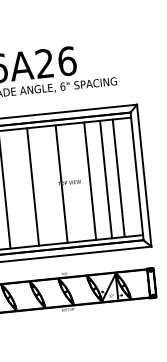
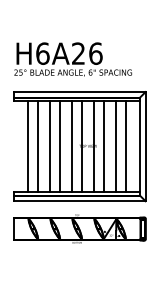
line: (77, 182) -> (94, 146), added
line: (49, 185) -> (72, 146), added
line: (20, 188) -> (50, 146), added

